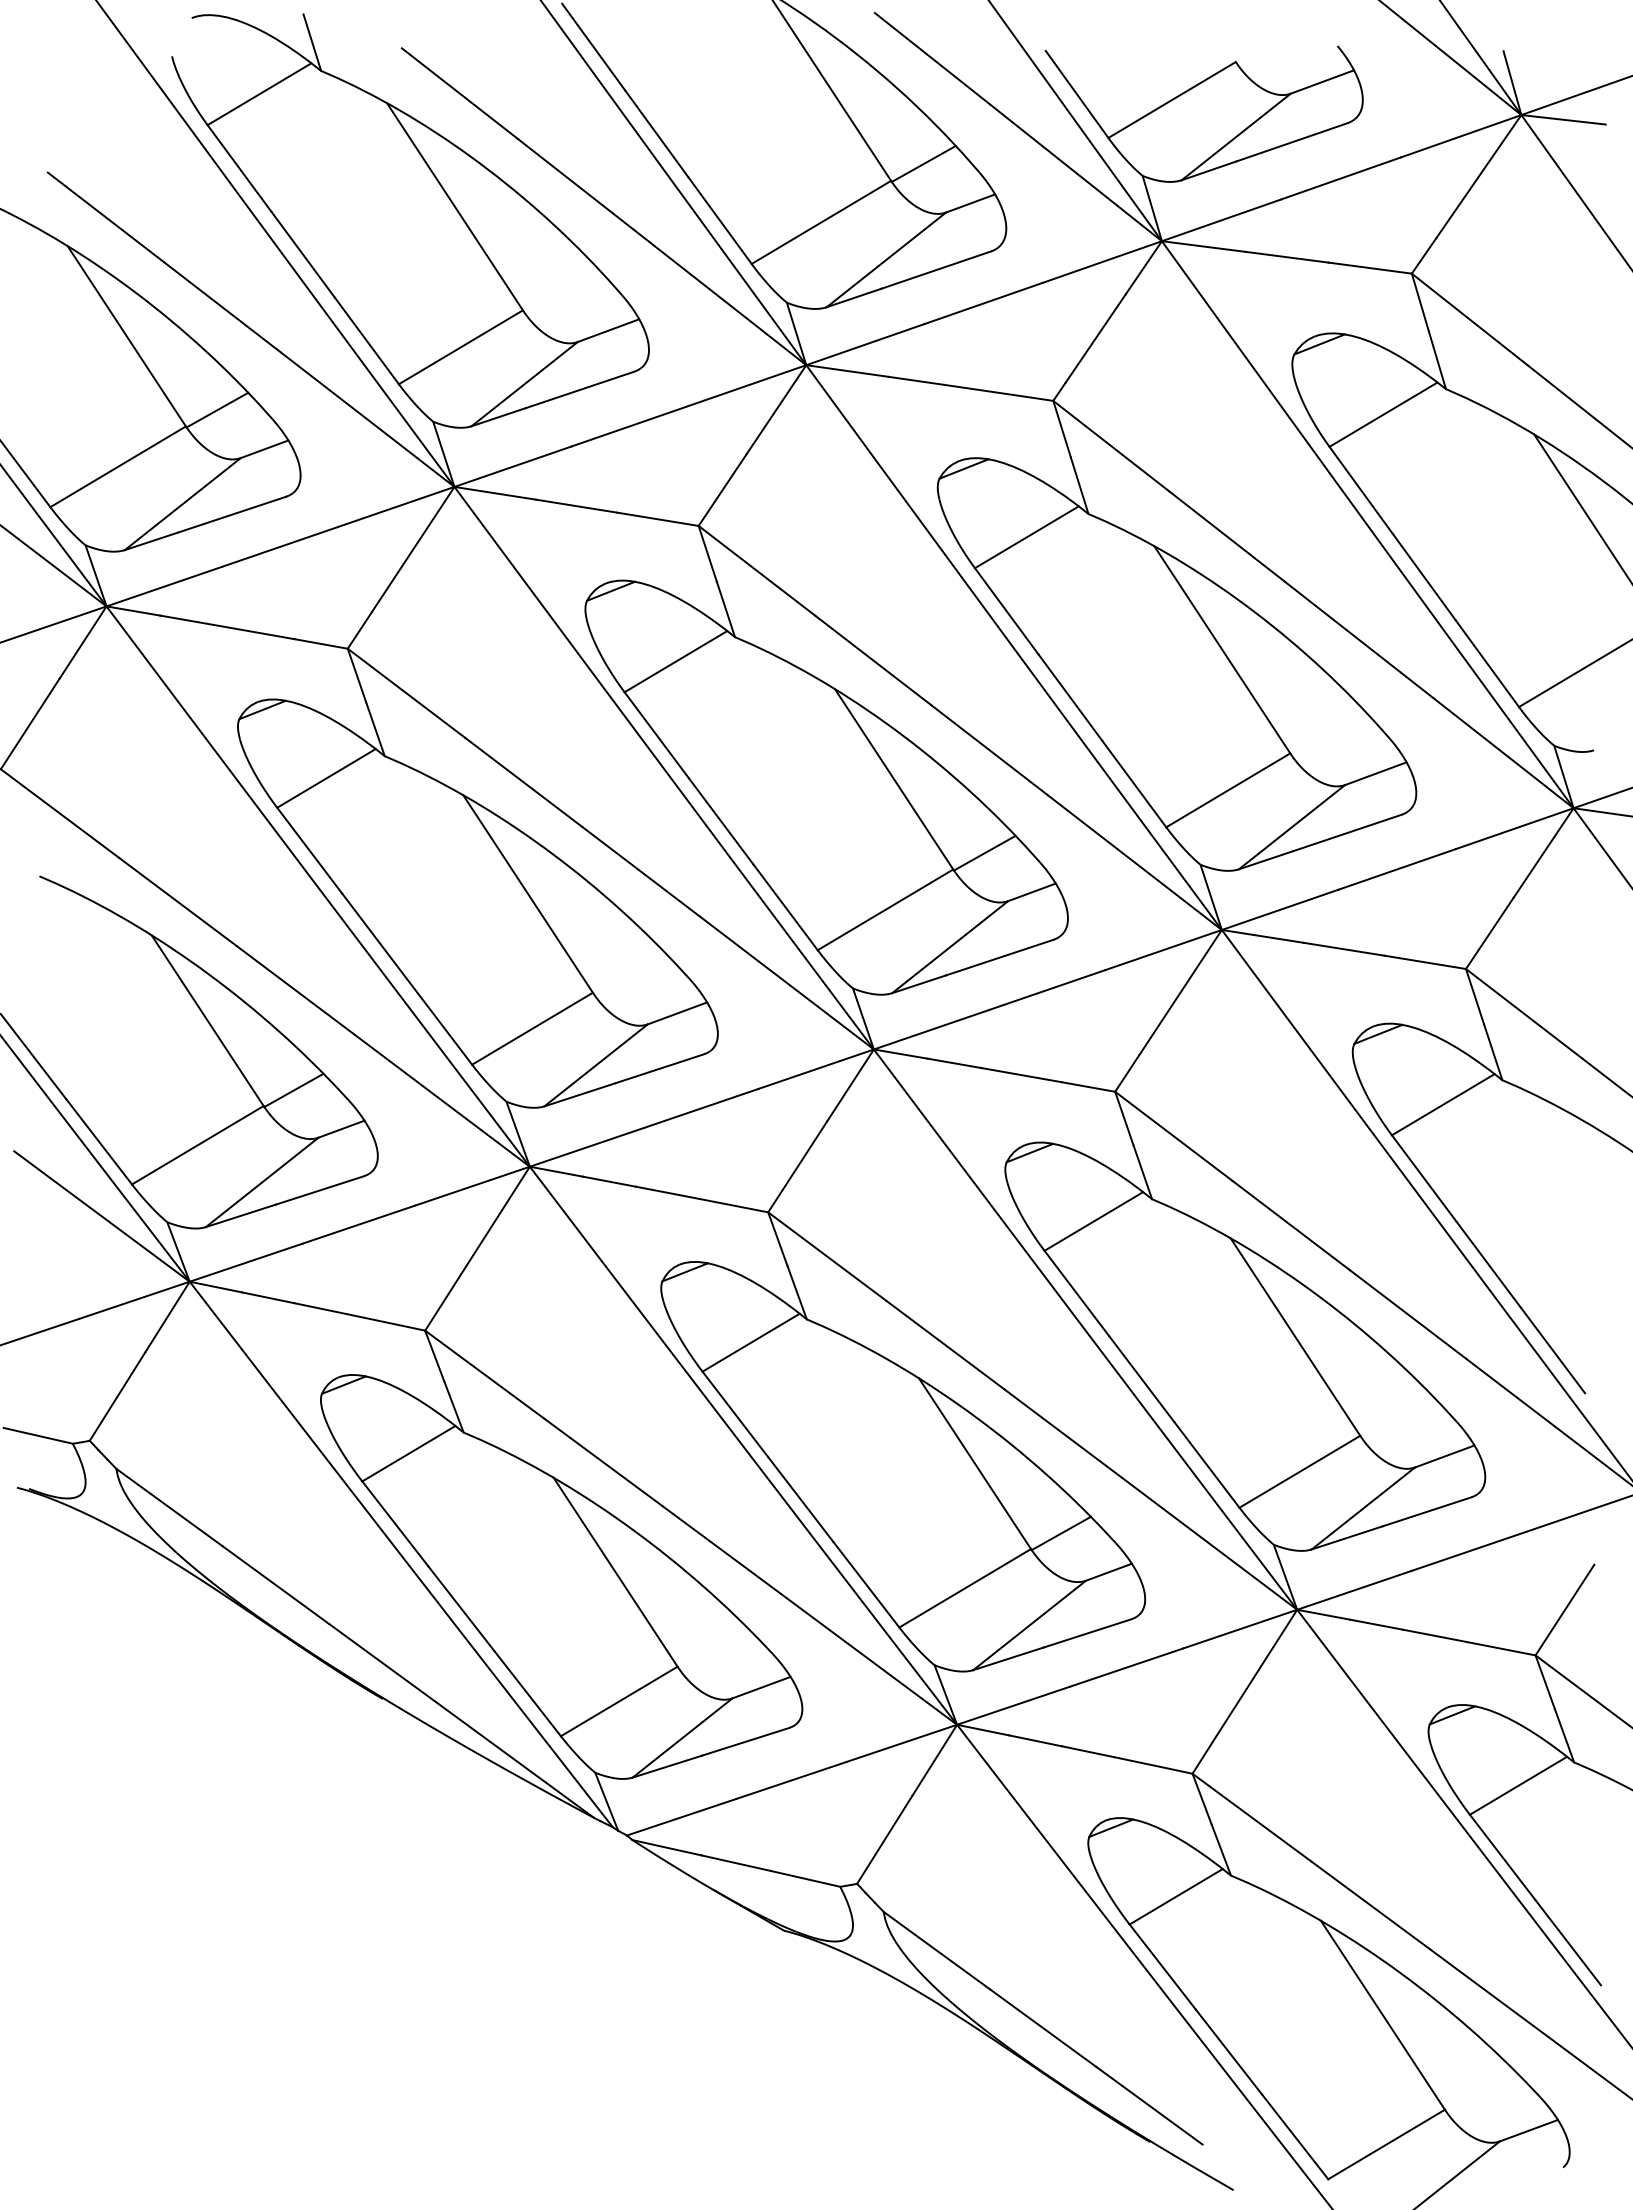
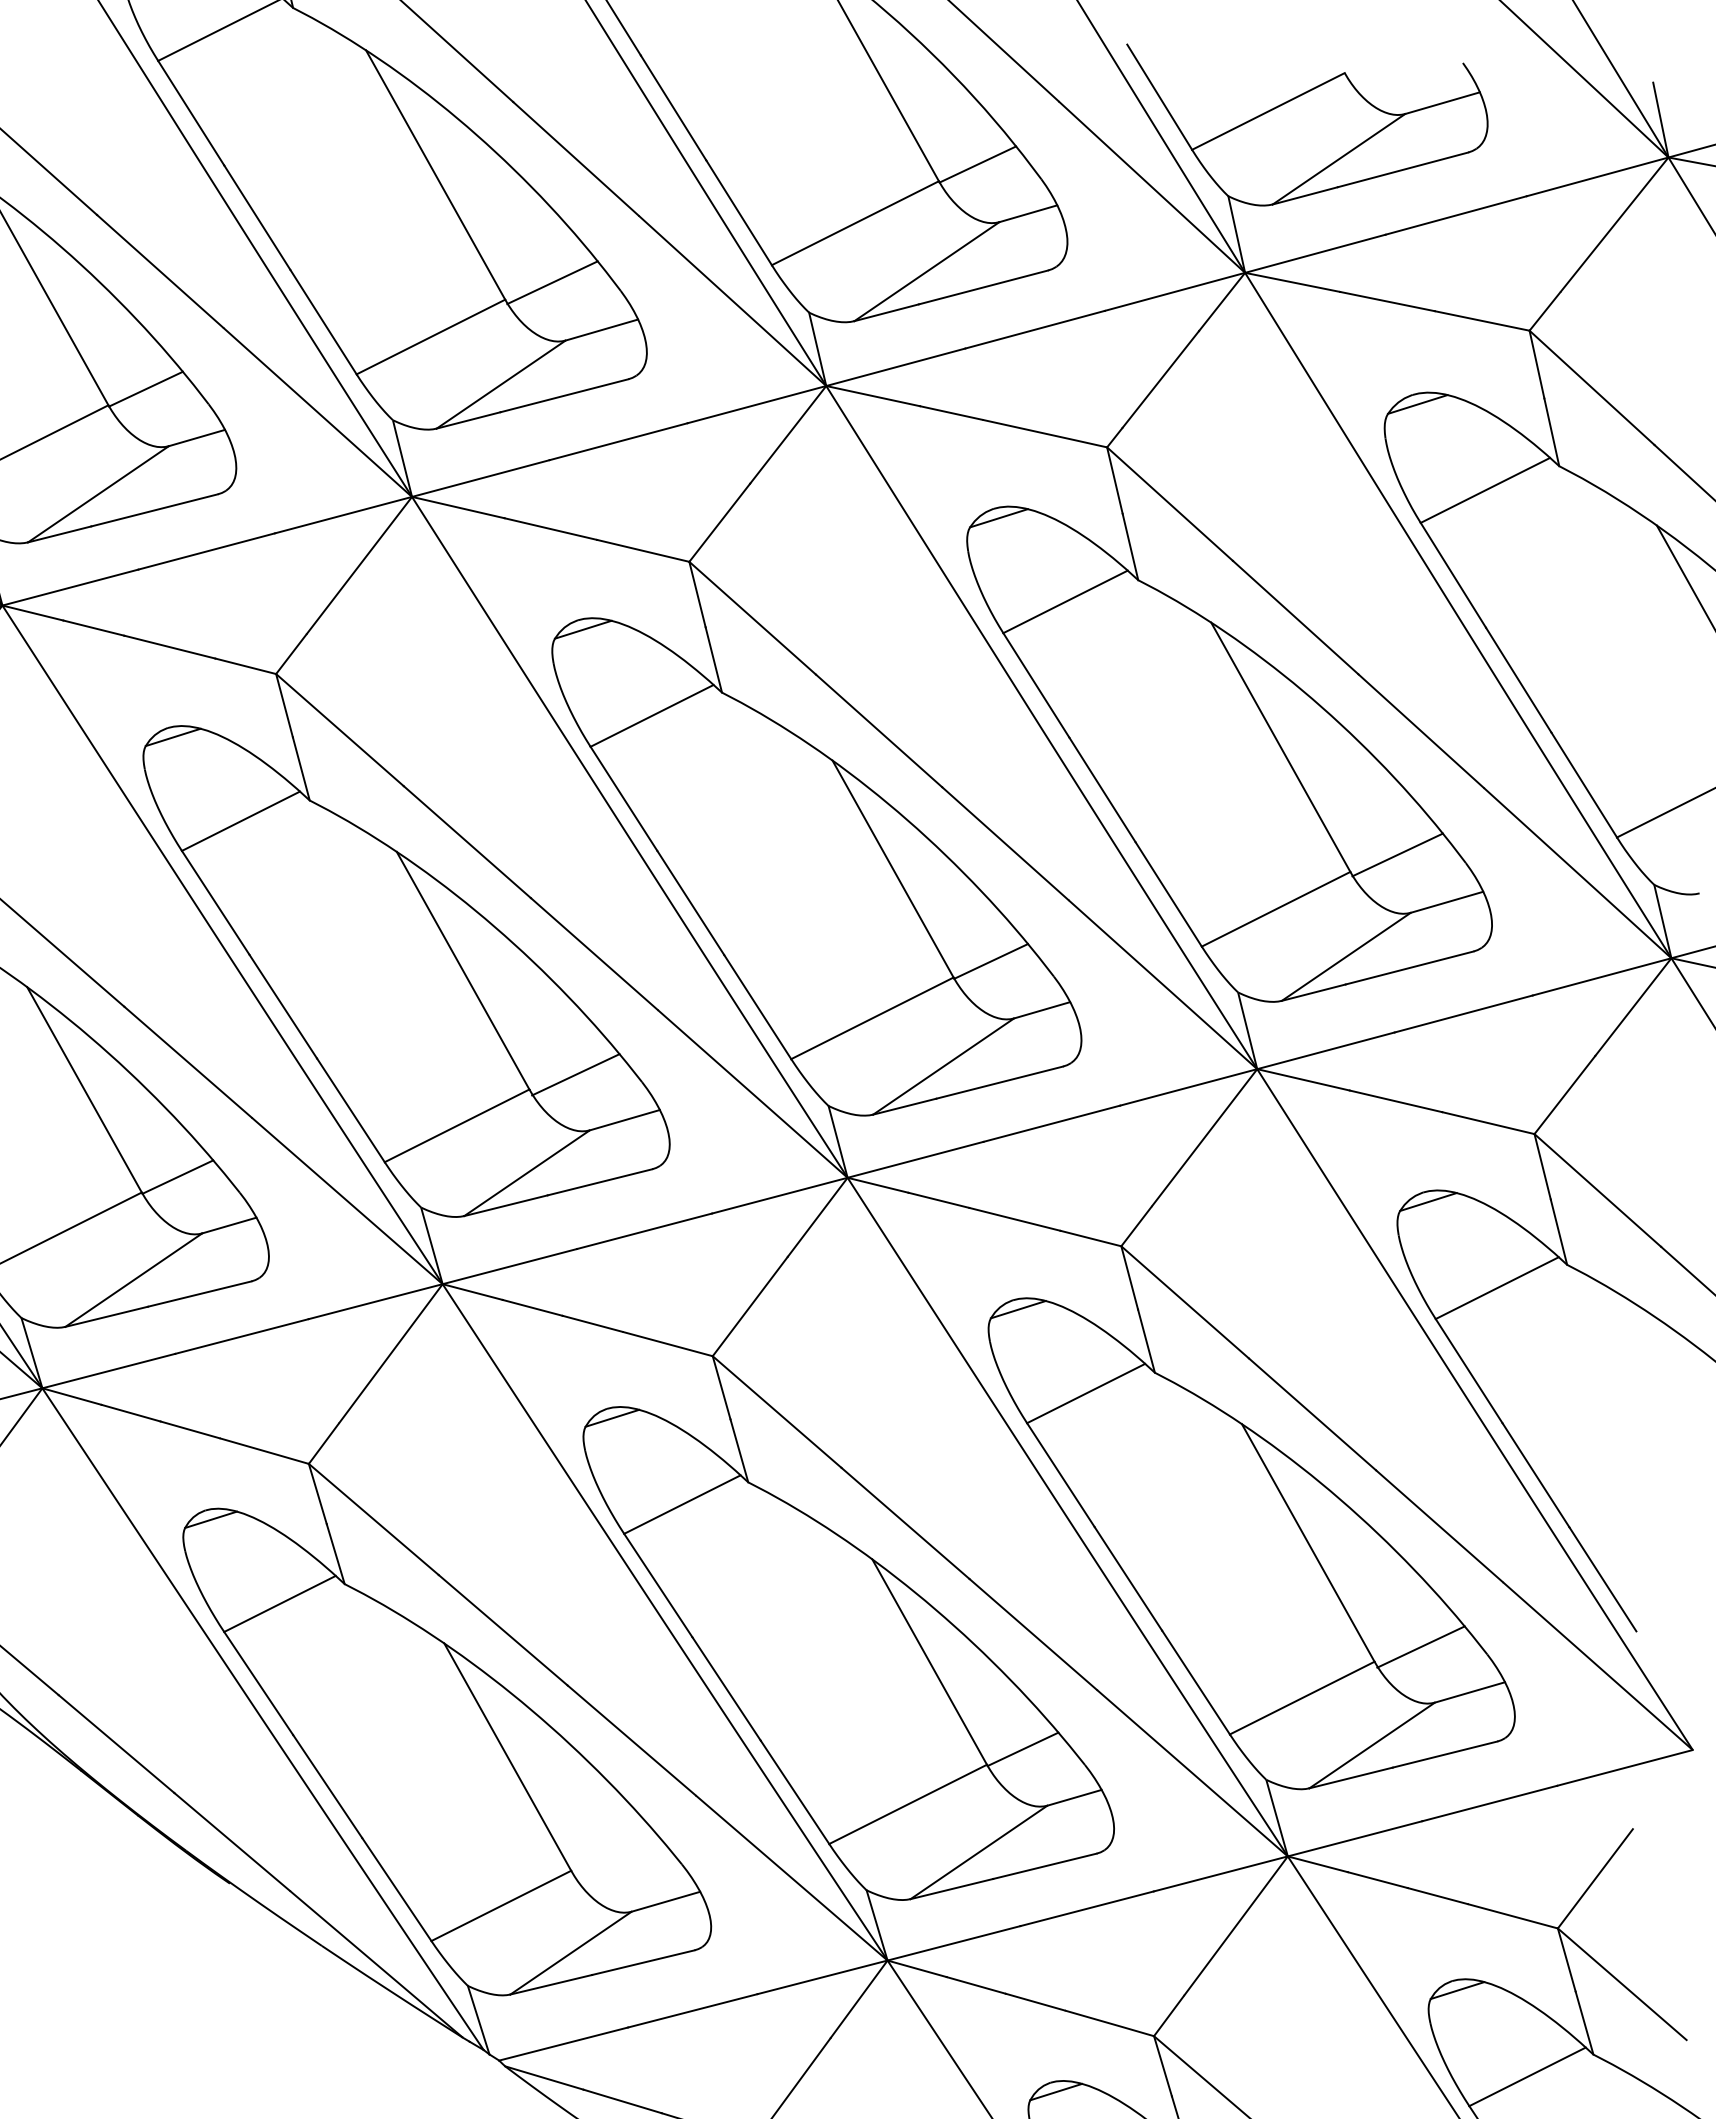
line: (562, 292) -> (552, 282), added
line: (1330, 735) -> (1398, 854), added
line: (631, 976) -> (575, 1073), added
line: (1399, 1419) -> (1421, 1646), added

